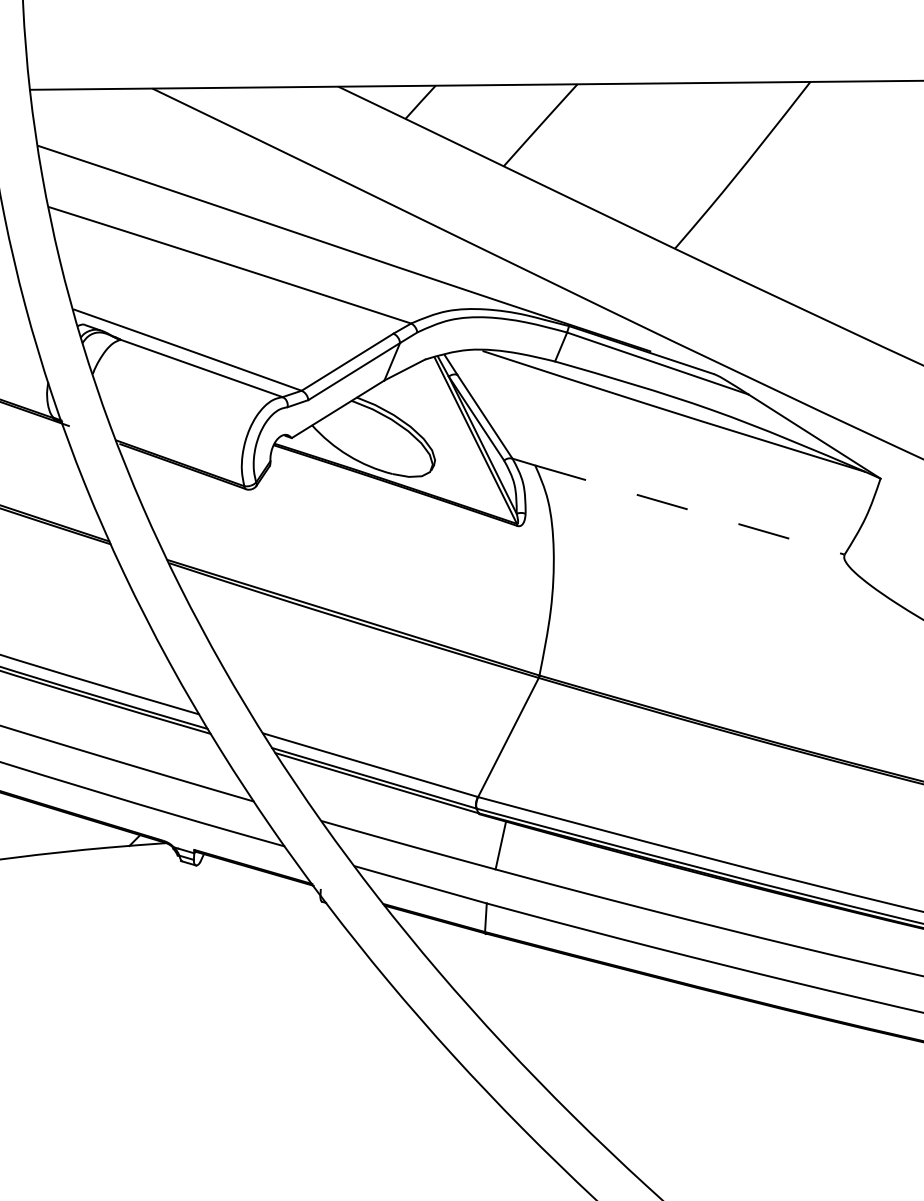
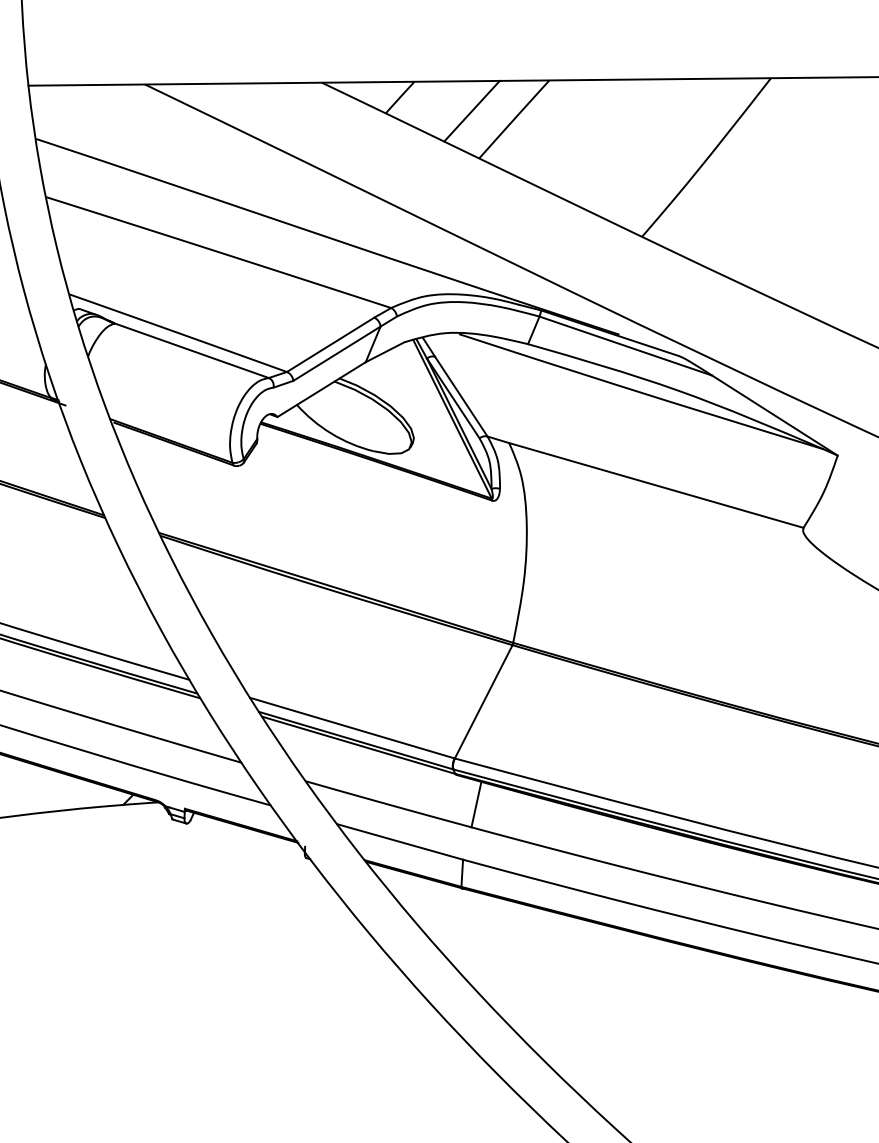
line: (495, 116) -> (471, 111), added
line: (690, 510) -> (656, 485), dashed -> solid

